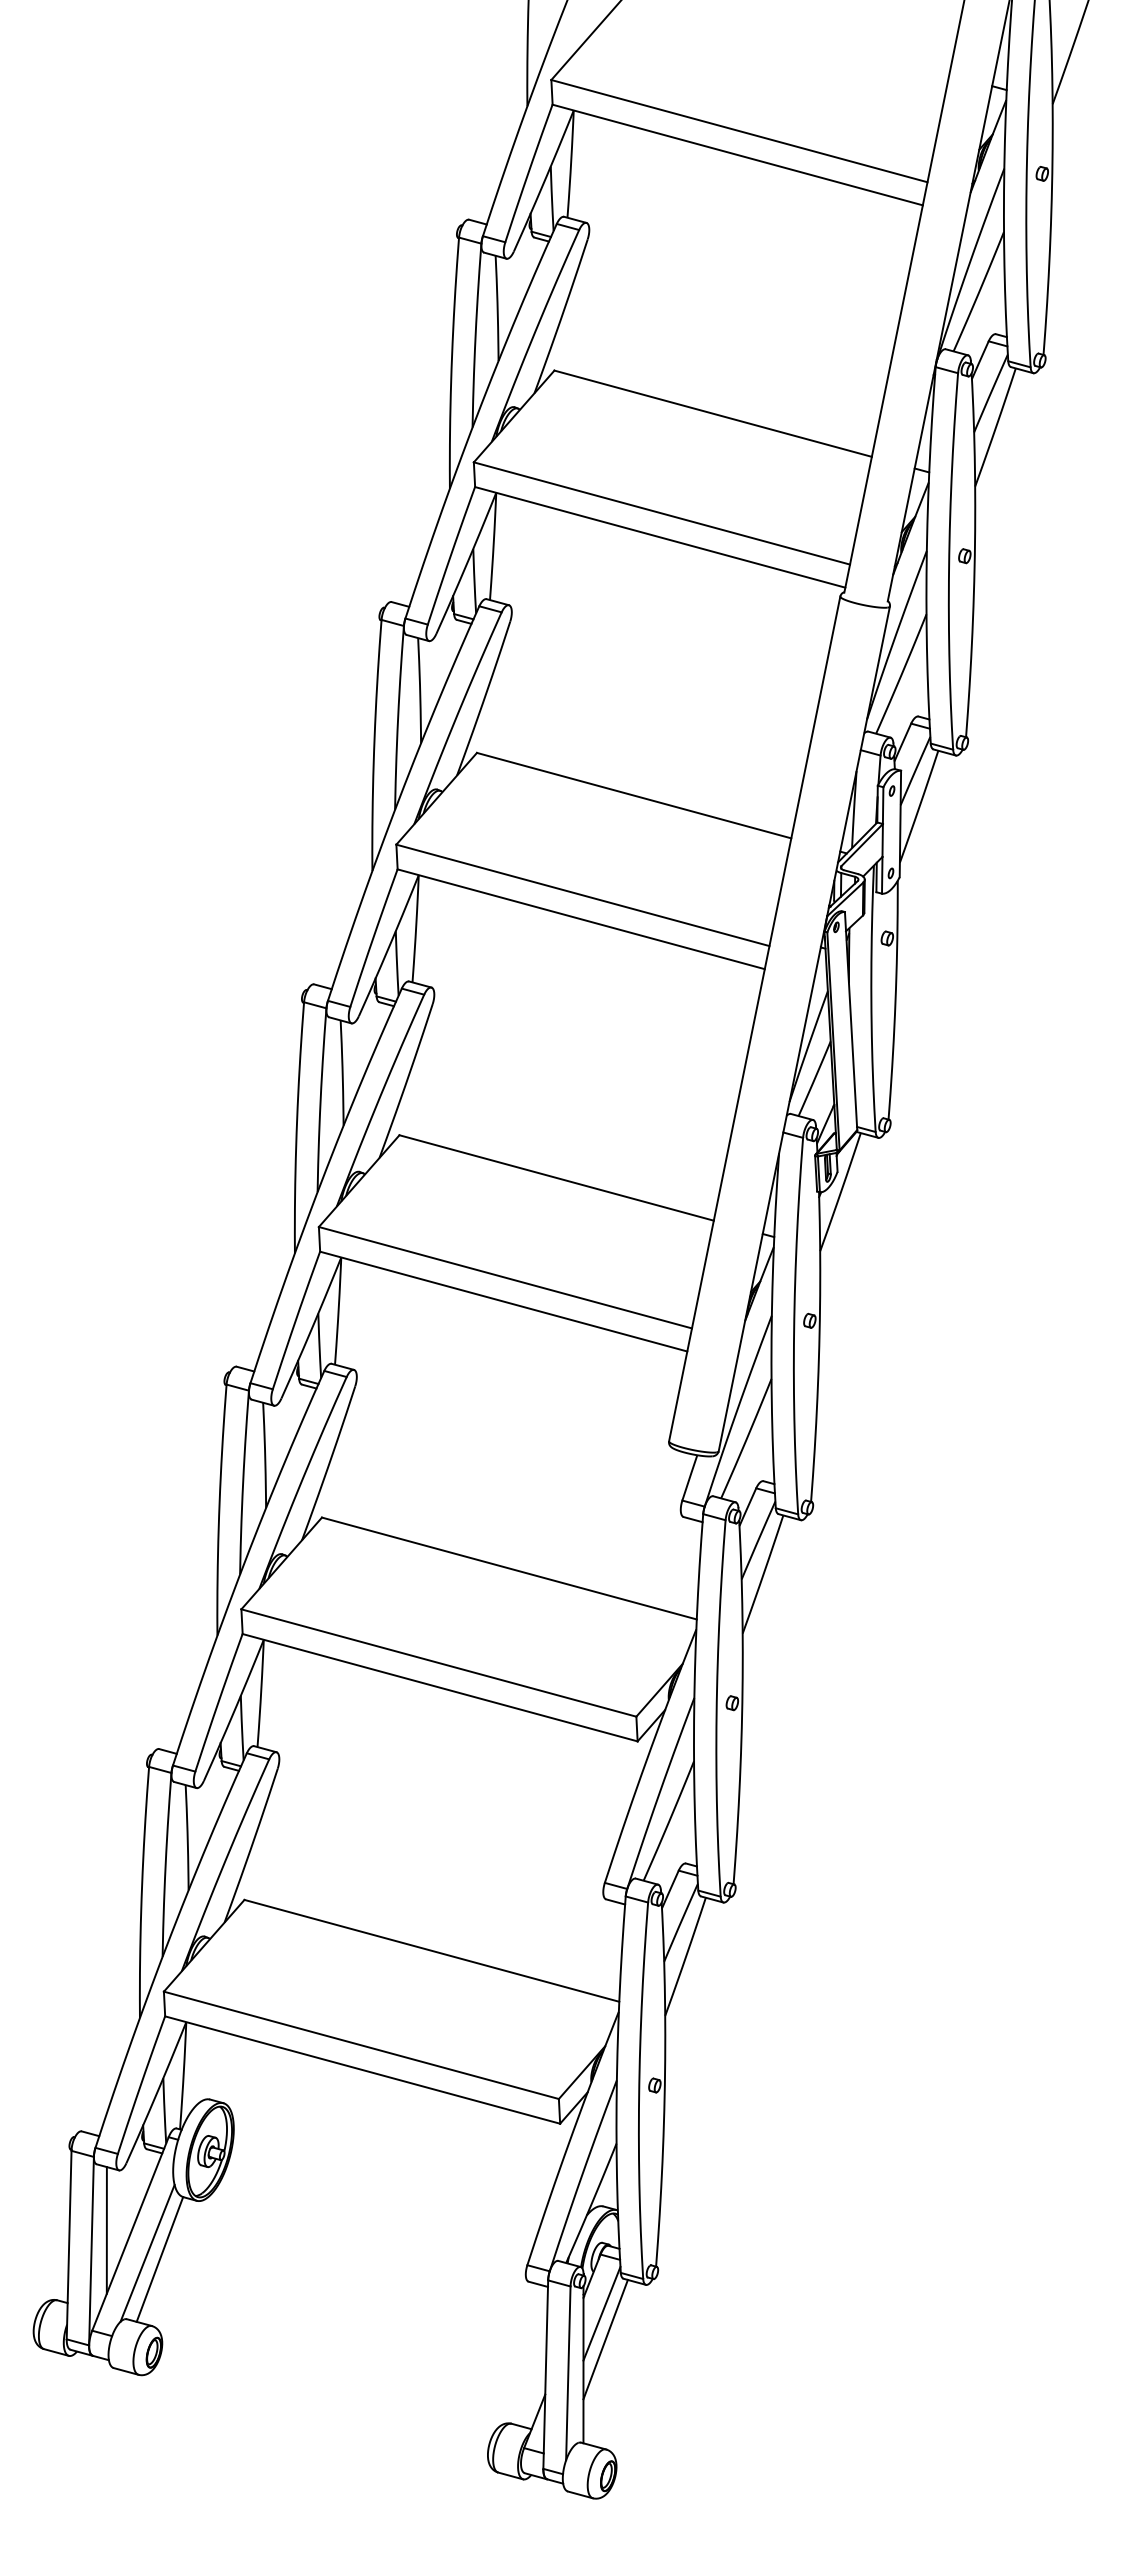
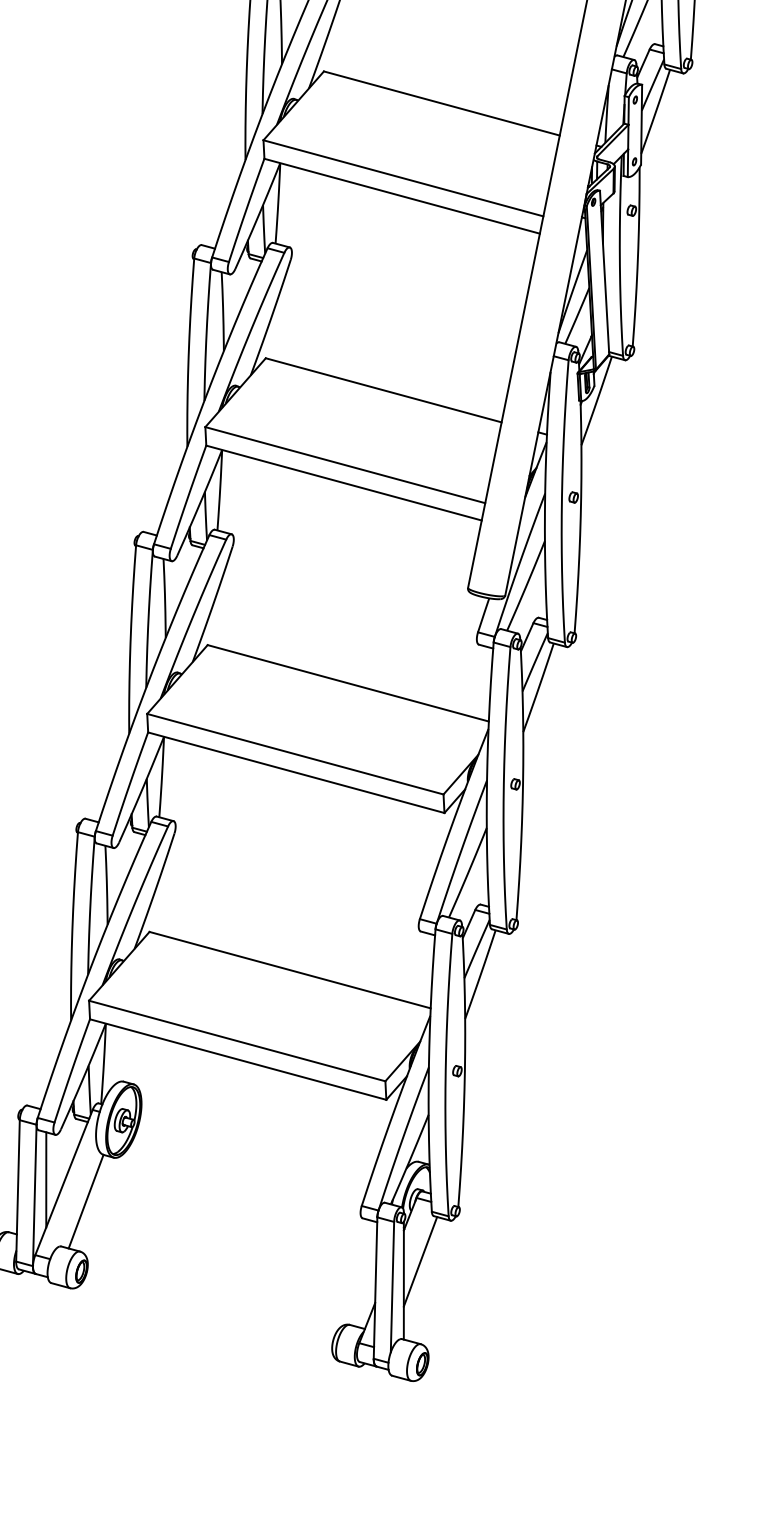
line: (147, 2252) -> (76, 1196), removed
line: (601, 2313) -> (417, 1242), removed

